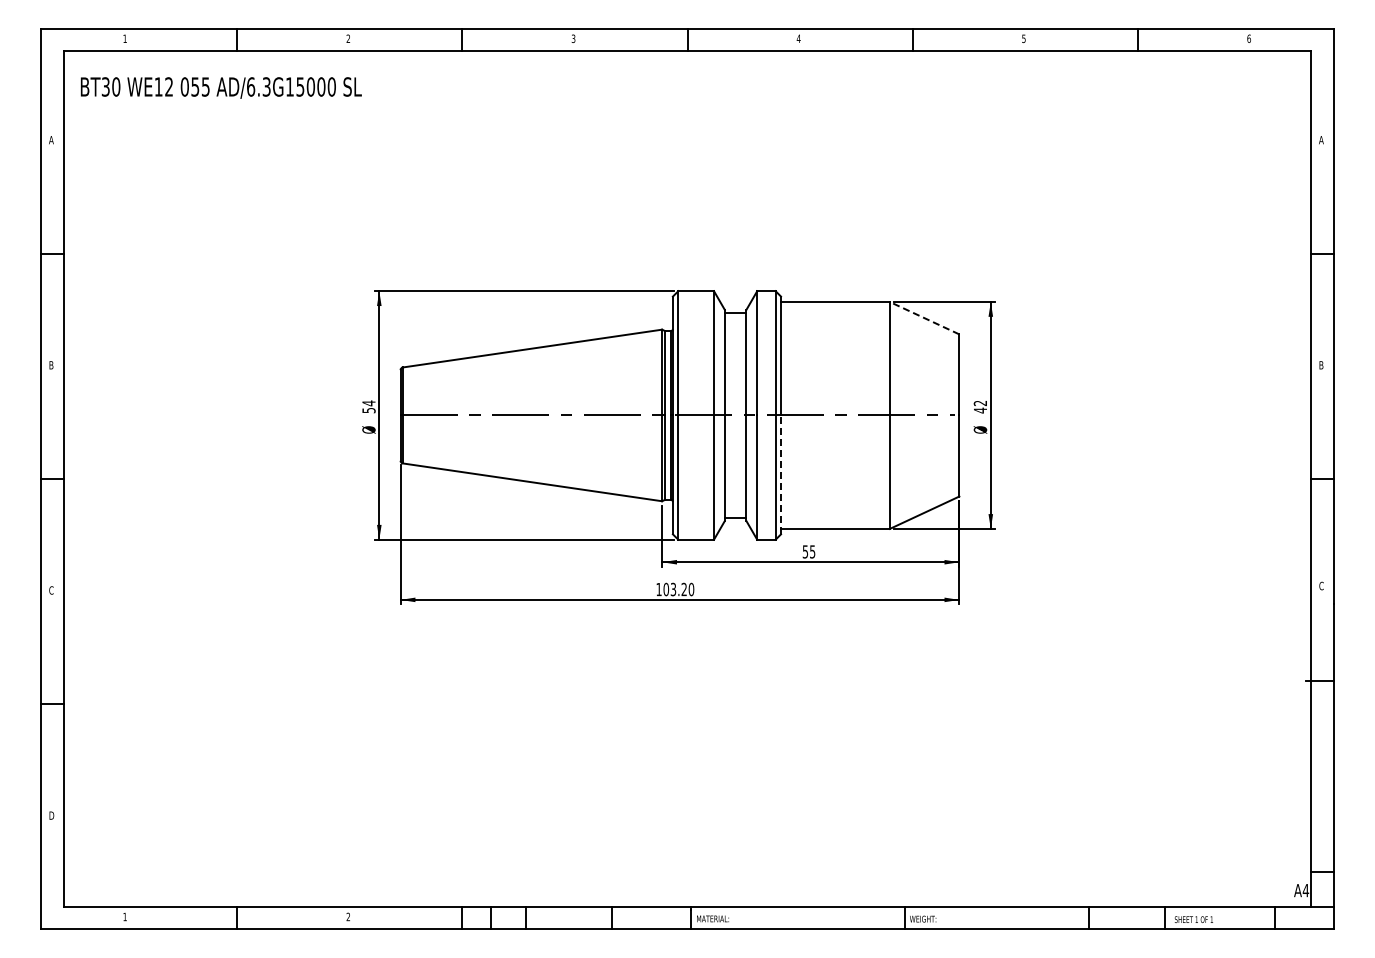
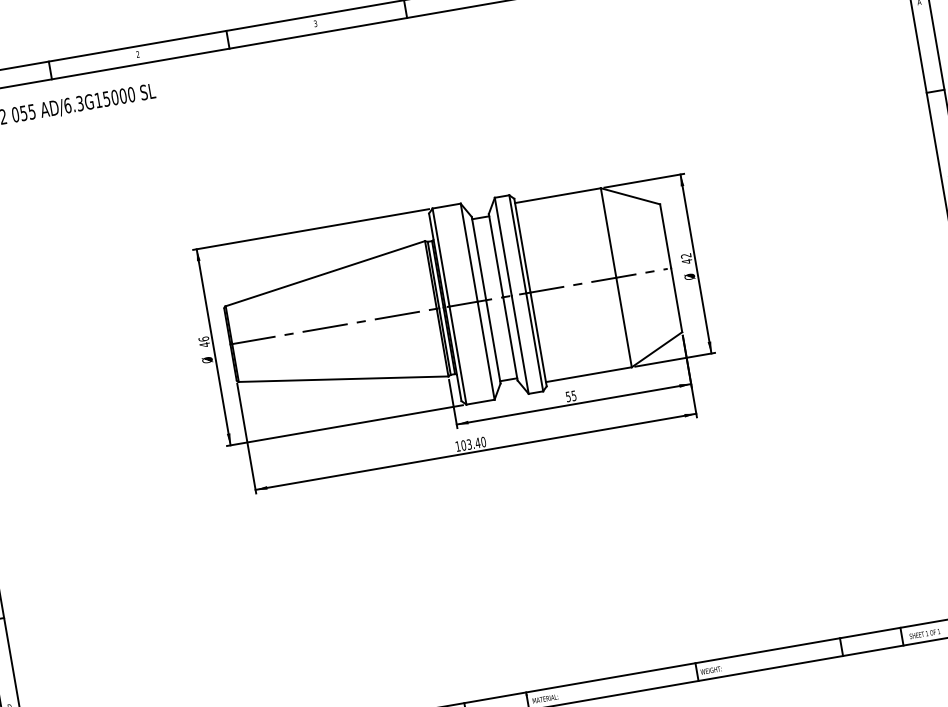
line: (924, 317) -> (630, 195), dashed -> solid
text: (368, 406) -> (203, 341), 54 -> 46
line: (781, 474) -> (538, 339), dashed -> solid
text: (684, 589) -> (478, 443), 103.20 -> 103.40

